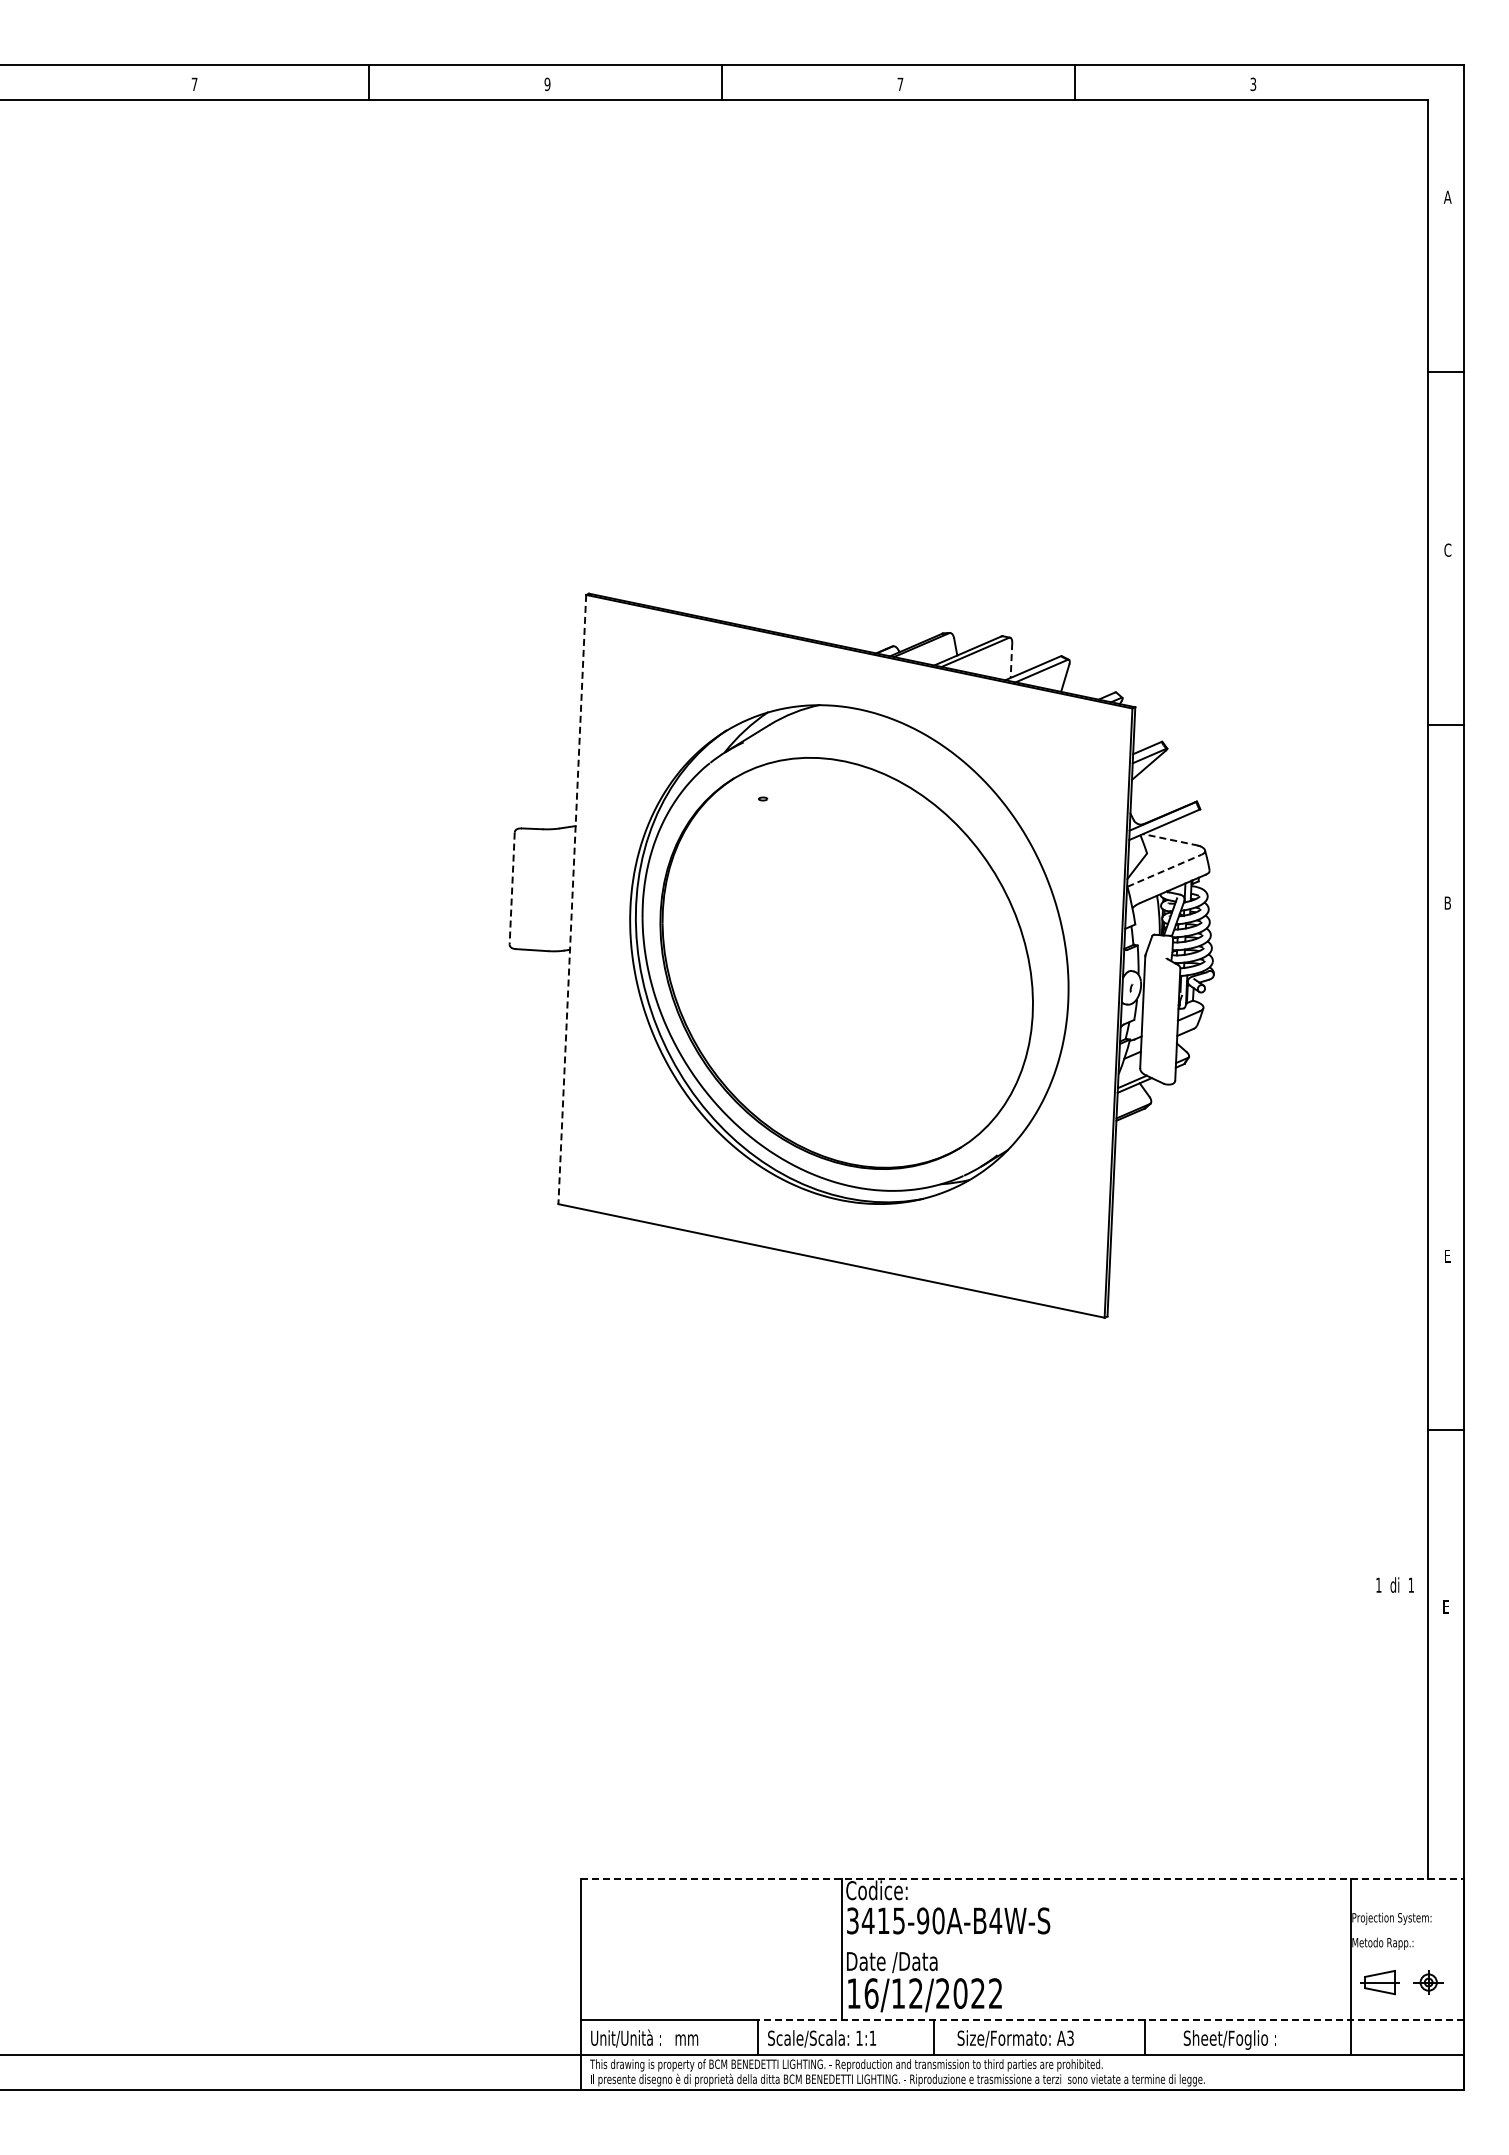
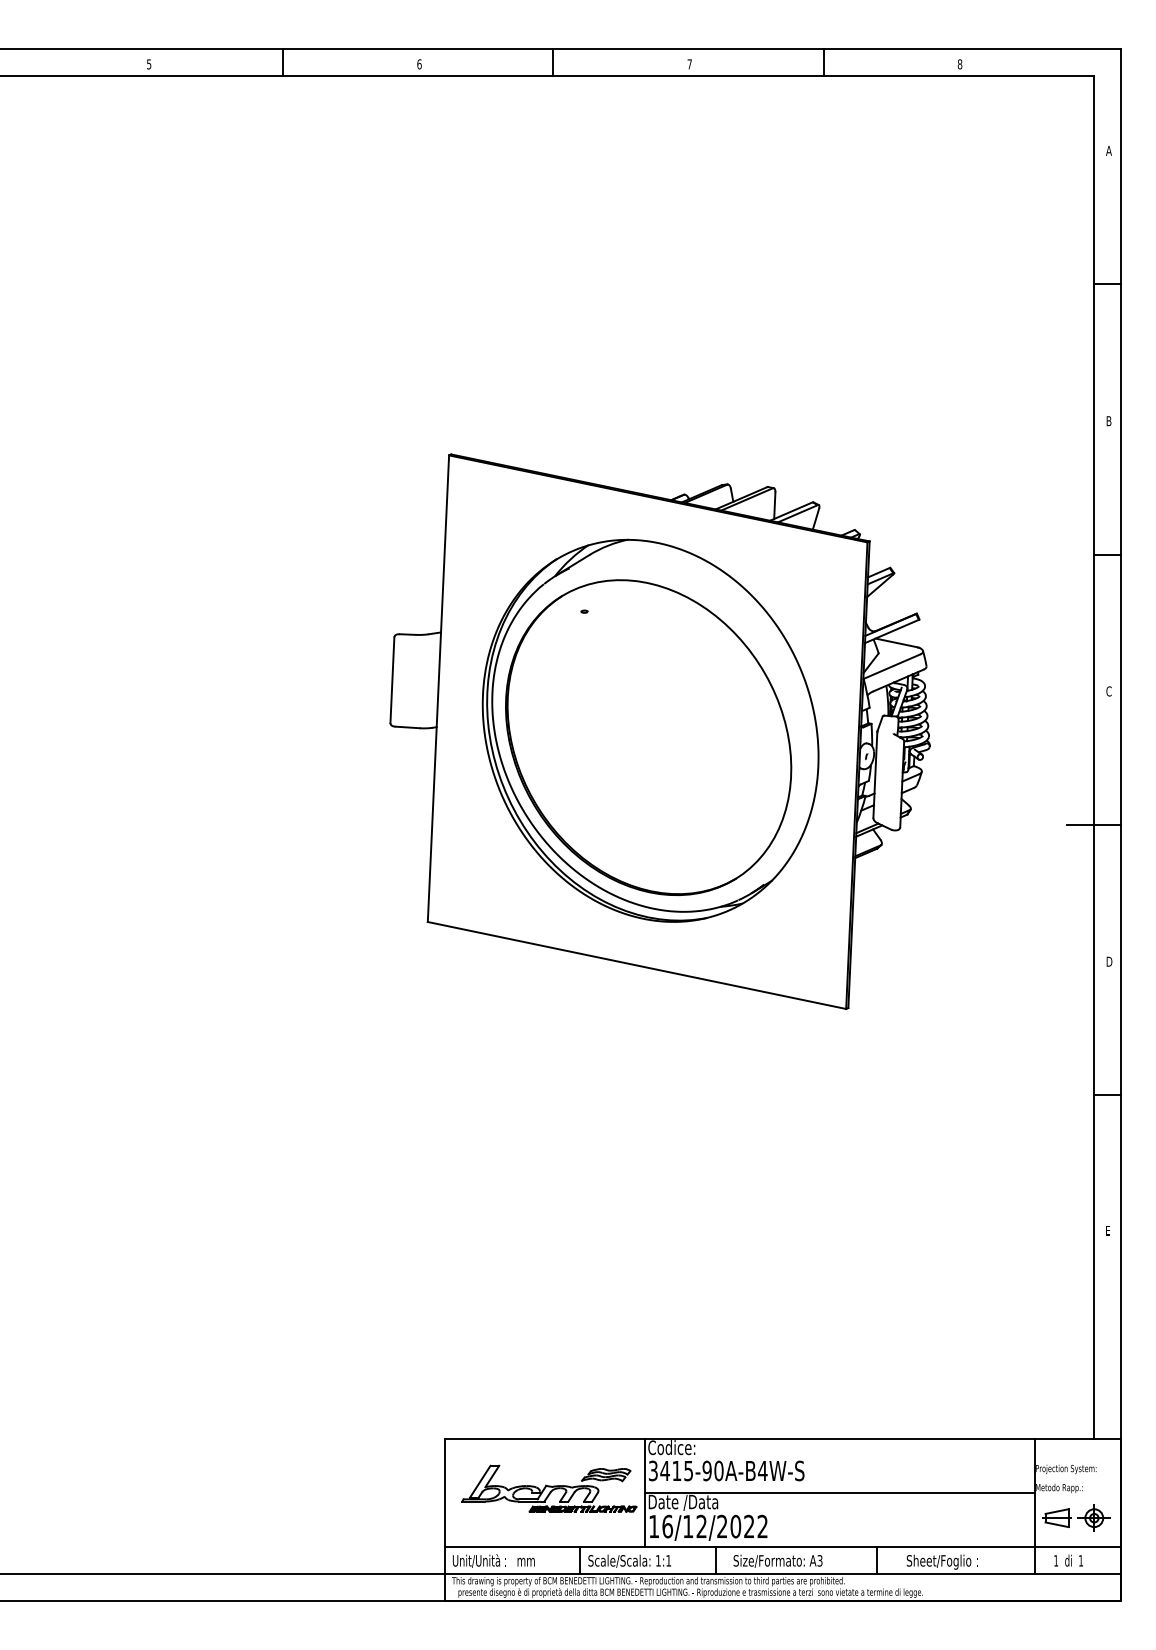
text: (194, 84) -> (149, 64), 7 -> 5
text: (547, 84) -> (419, 64), 9 -> 6
text: (1253, 84) -> (960, 64), 3 -> 8
text: (1447, 549) -> (1108, 420), C -> B
line: (1011, 661) -> (774, 506), dashed -> solid
line: (1170, 839) -> (896, 642), dashed -> solid
line: (1164, 870) -> (892, 666), dashed -> solid
line: (512, 888) -> (392, 680), dashed -> solid
line: (572, 899) -> (438, 688), dashed -> solid
text: (1447, 902) -> (1108, 690), B -> C
line: (1427, 1077) -> (1093, 825), added
text: (1448, 1255) -> (1109, 961), E -> D
text: (1394, 1584) -> (1068, 1560), moved
line: (1022, 1878) -> (783, 1438), dashed -> solid
part: (716, 1944) -> (548, 1489), added
line: (1096, 1949) -> (839, 1492), added
part: (1428, 1982) -> (1094, 1518), size x1.43
line: (1110, 2019) -> (850, 1546), dashed -> solid

